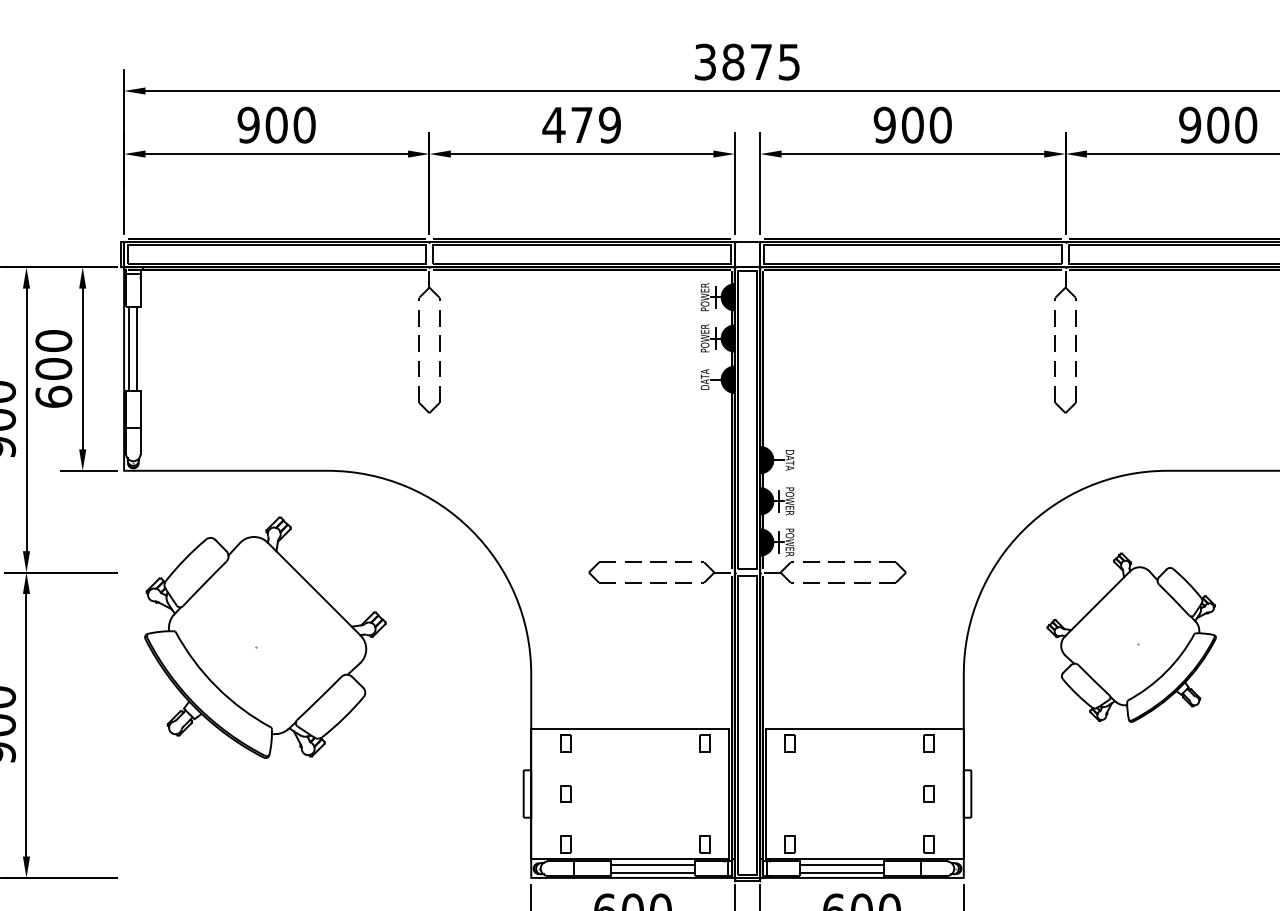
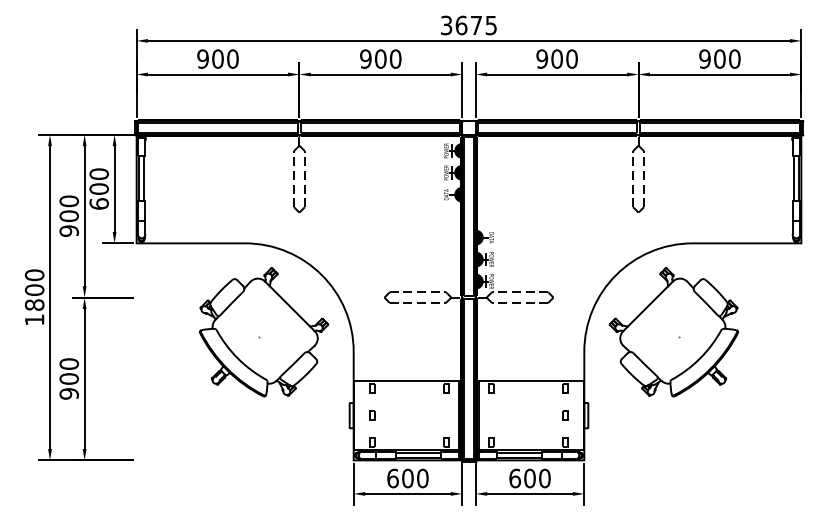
text: (733, 62) -> (461, 25), 3875 -> 3675
text: (581, 124) -> (380, 58), 479 -> 900
part: (266, 637) -> (264, 332), moved
part: (1131, 637) -> (673, 332), size x1.43

